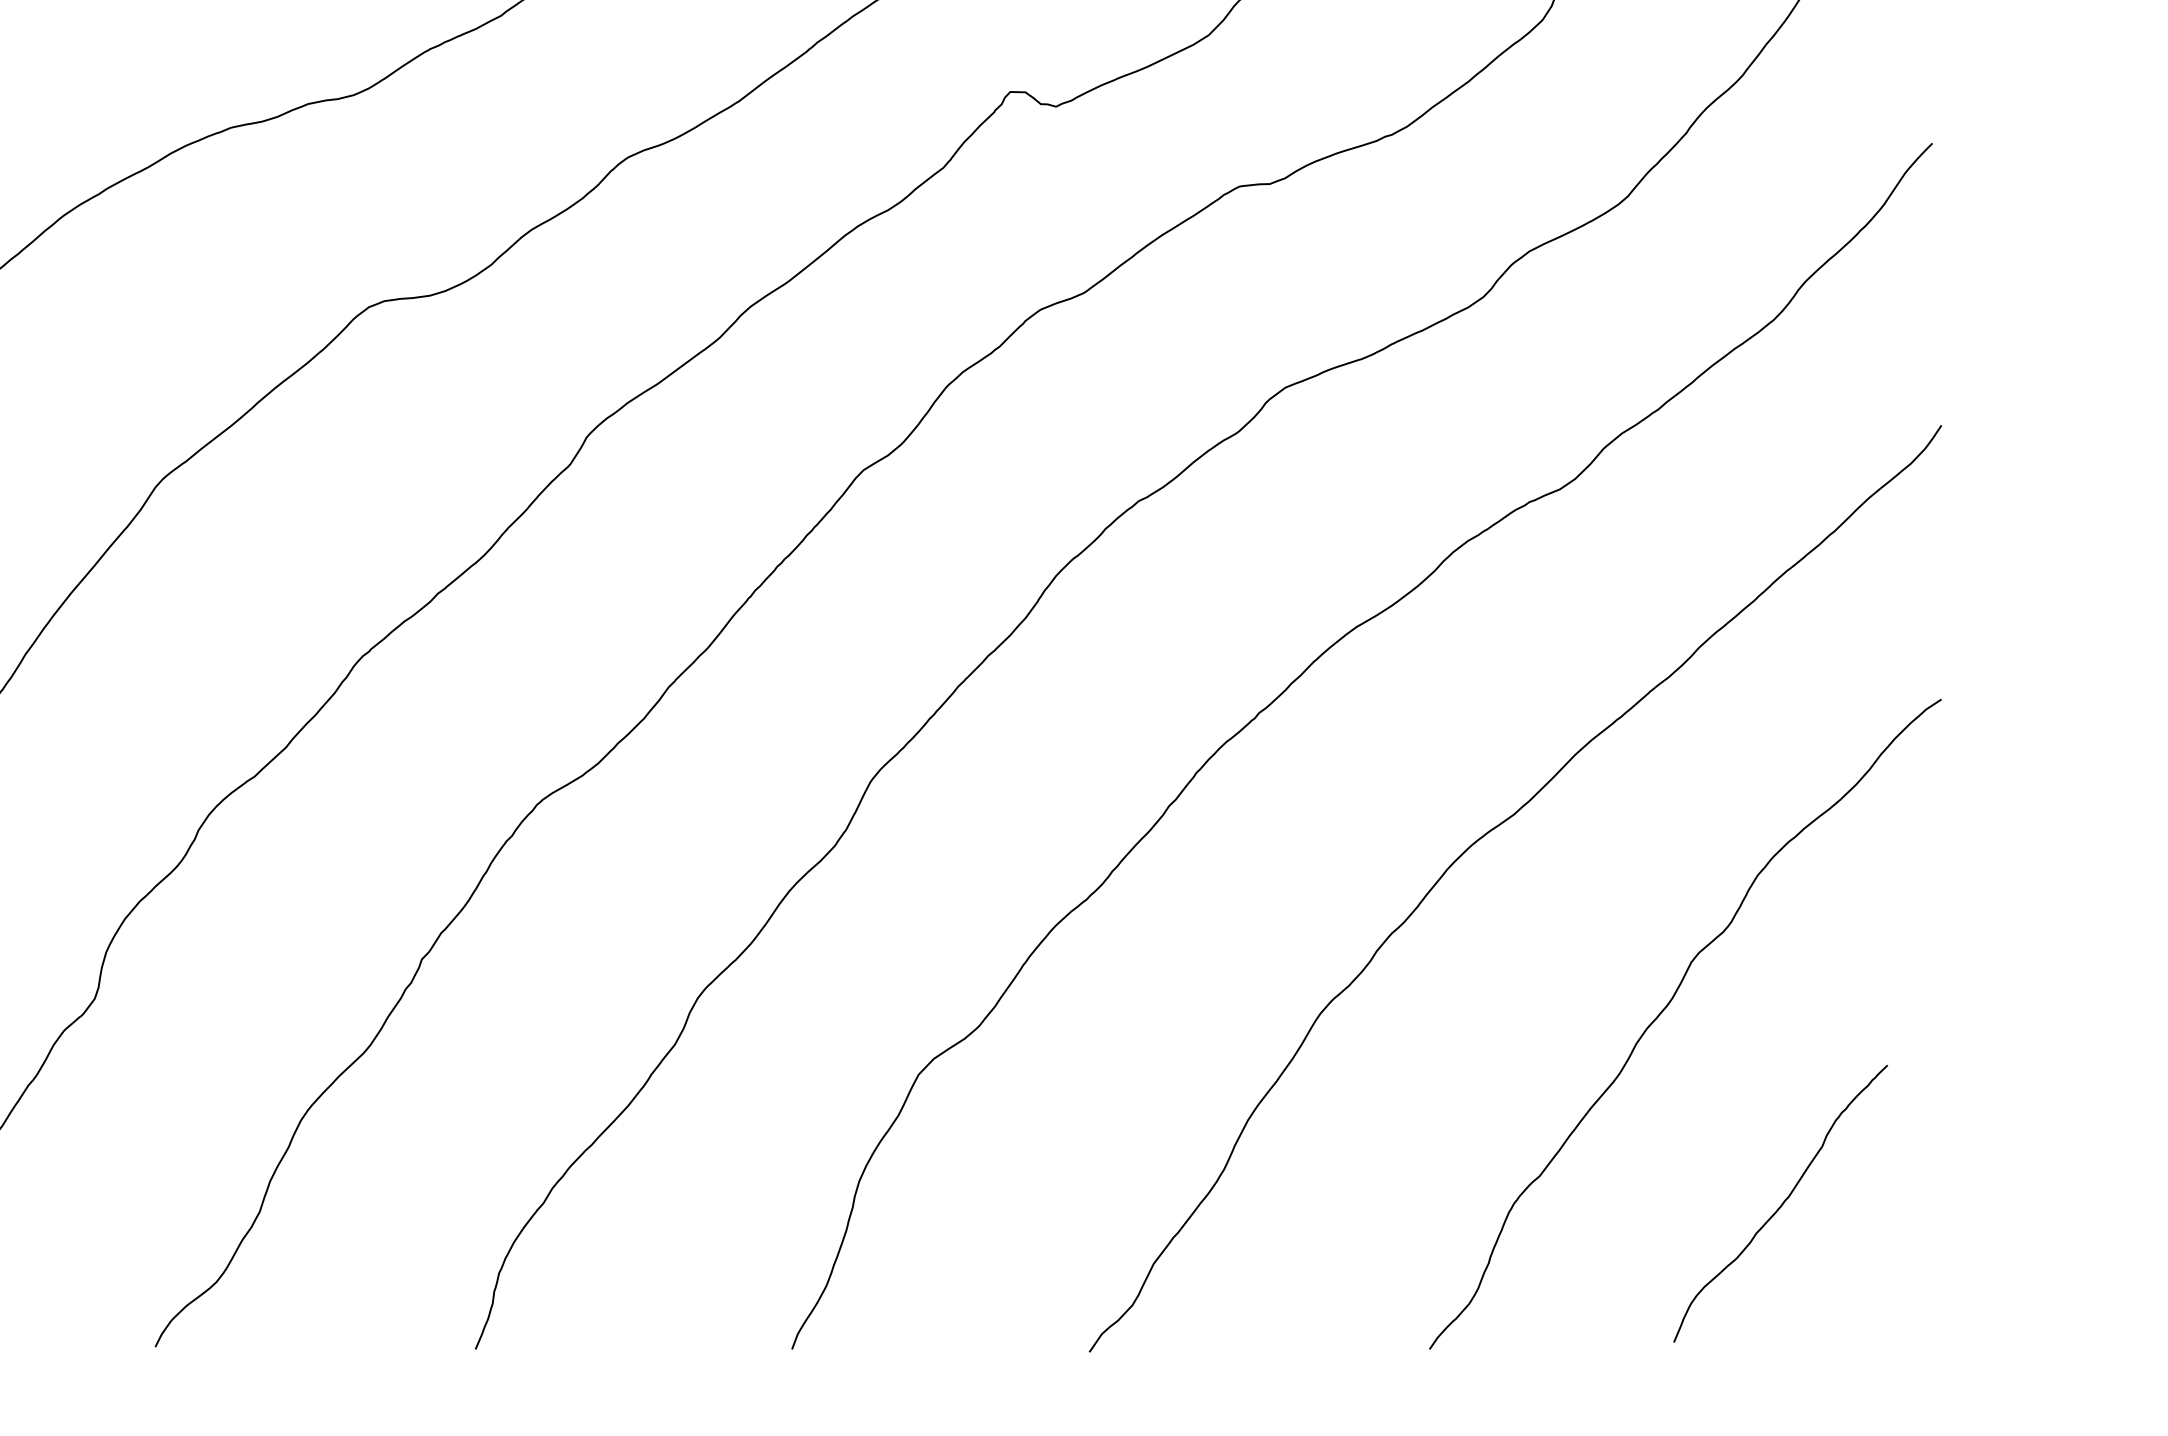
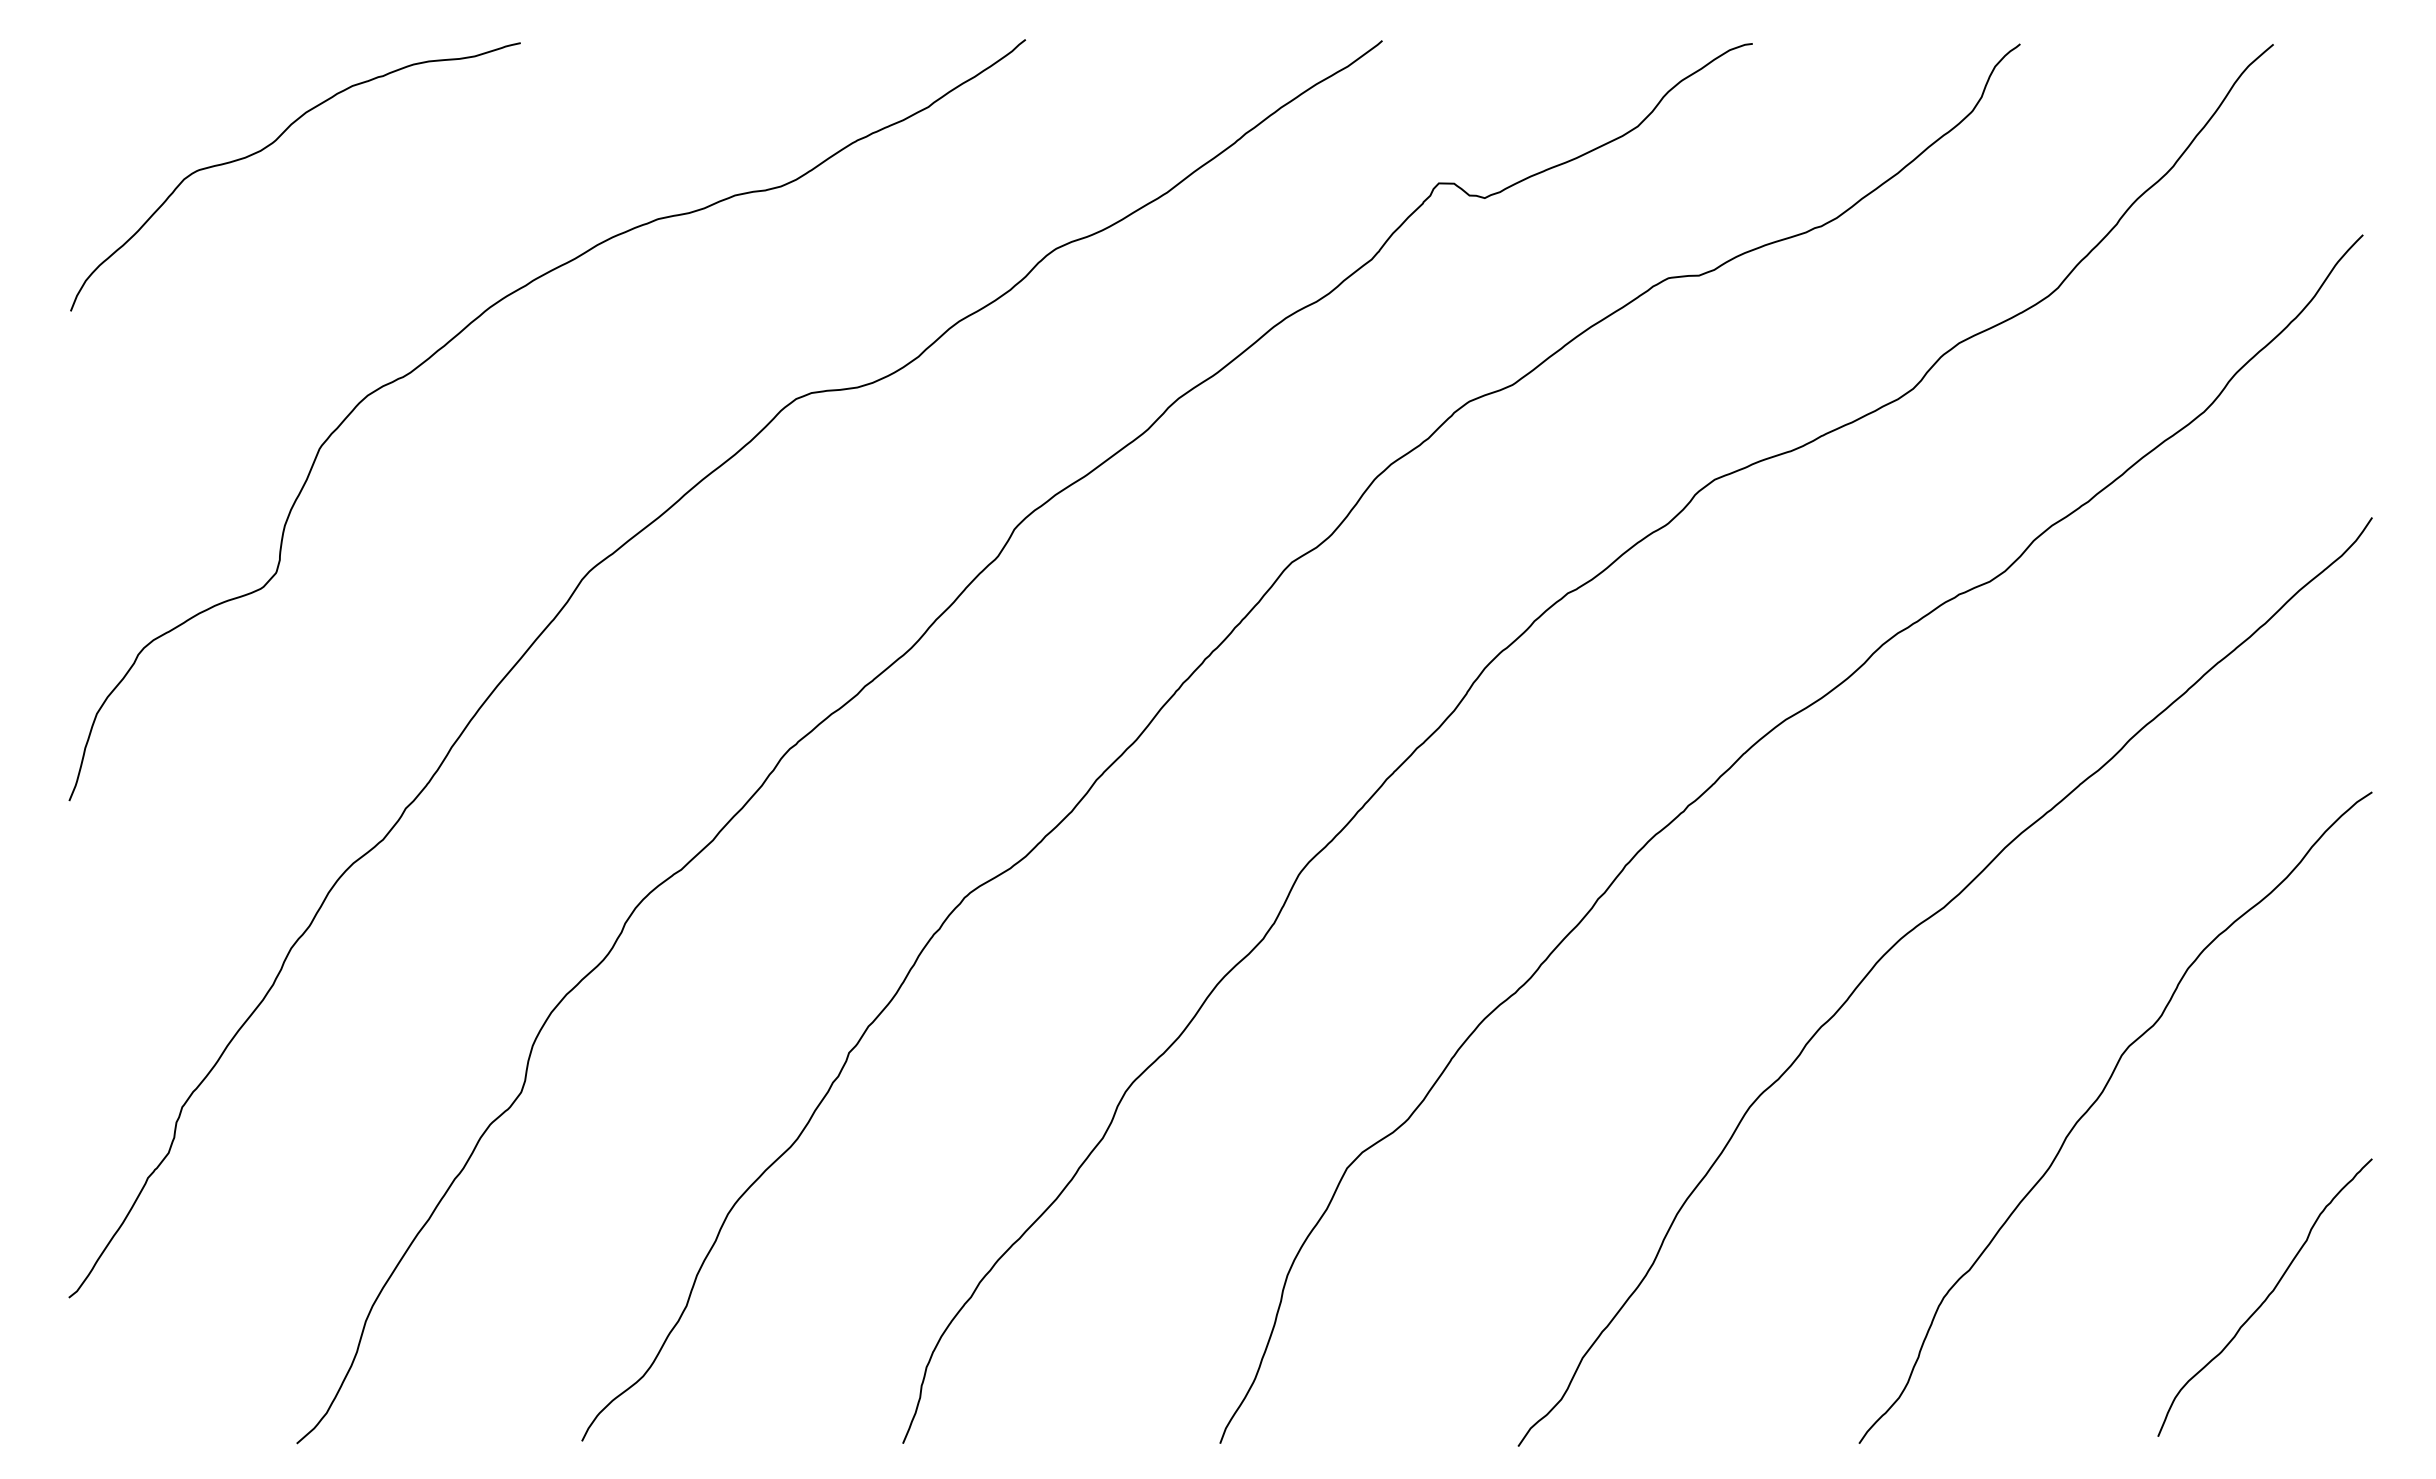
curve: (1781, 1204) -> (2265, 1298), moved

